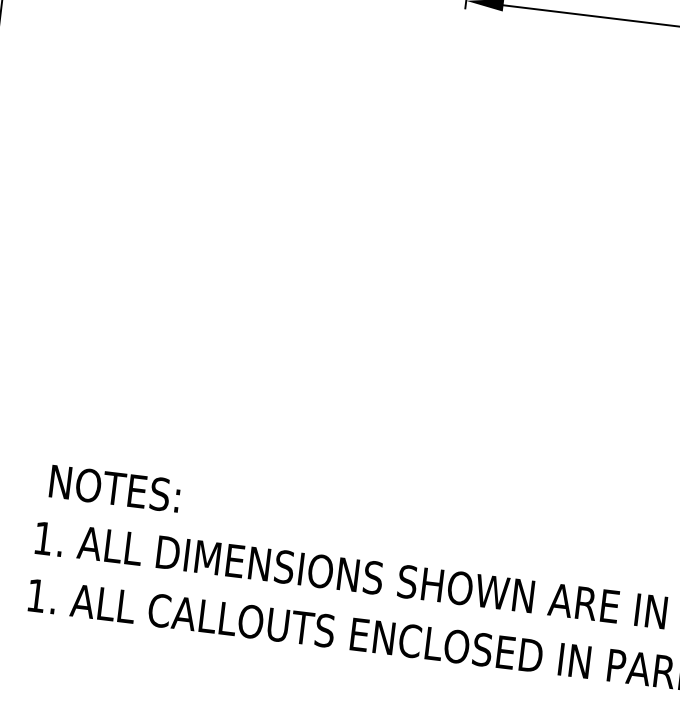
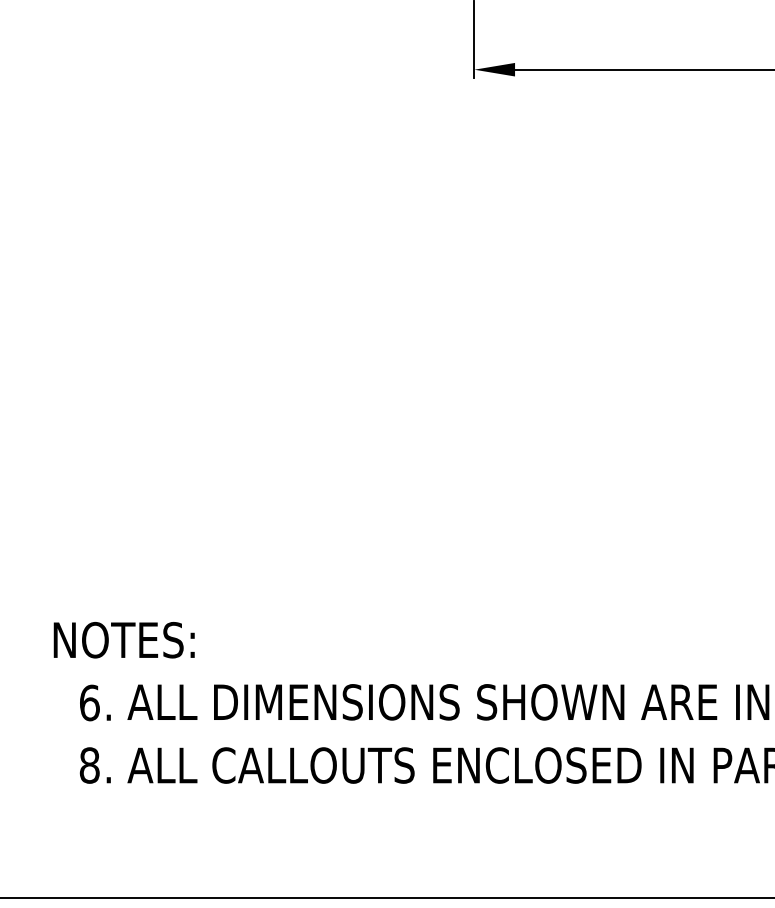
text: (114, 488) -> (123, 640), moved
text: (43, 538) -> (89, 702), 1. -> 6.
text: (36, 595) -> (89, 765), 1. -> 8.

